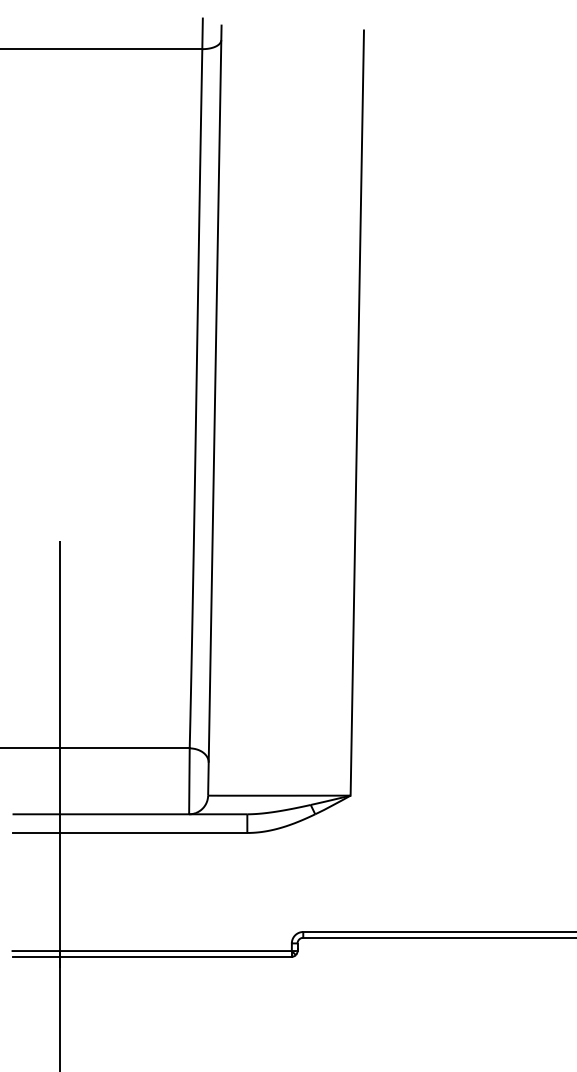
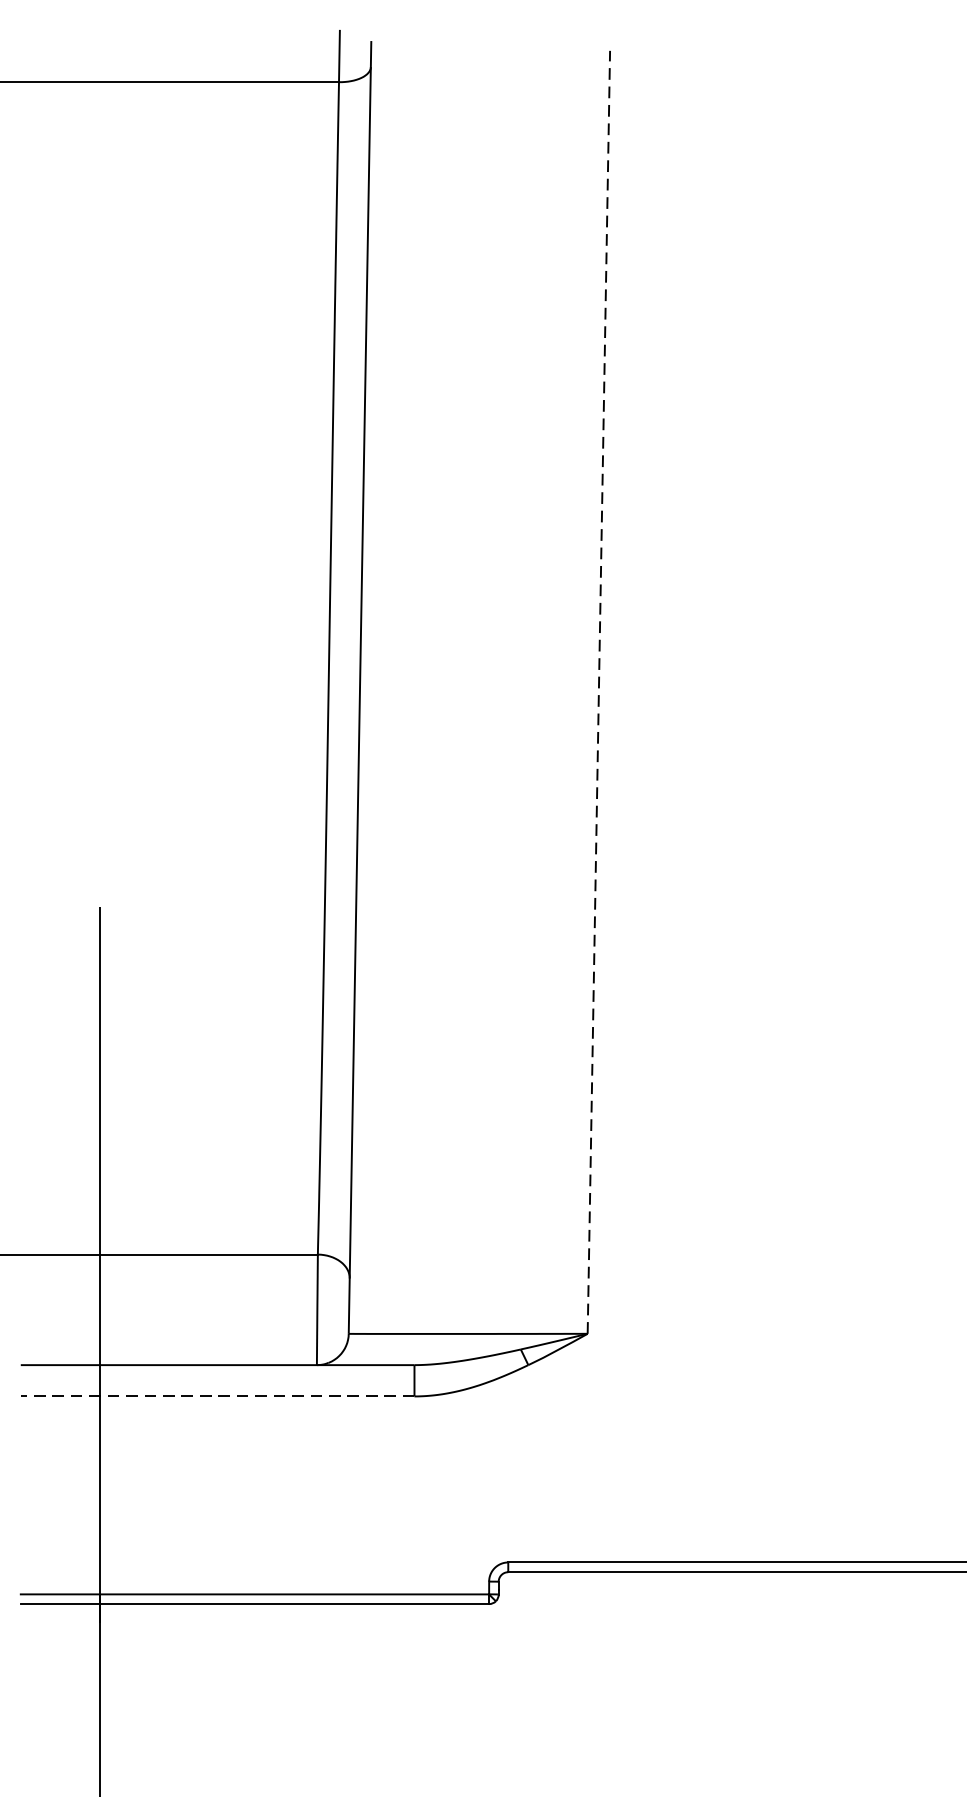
line: (357, 413) -> (599, 693), solid -> dashed
line: (129, 832) -> (216, 1395), solid -> dashed

